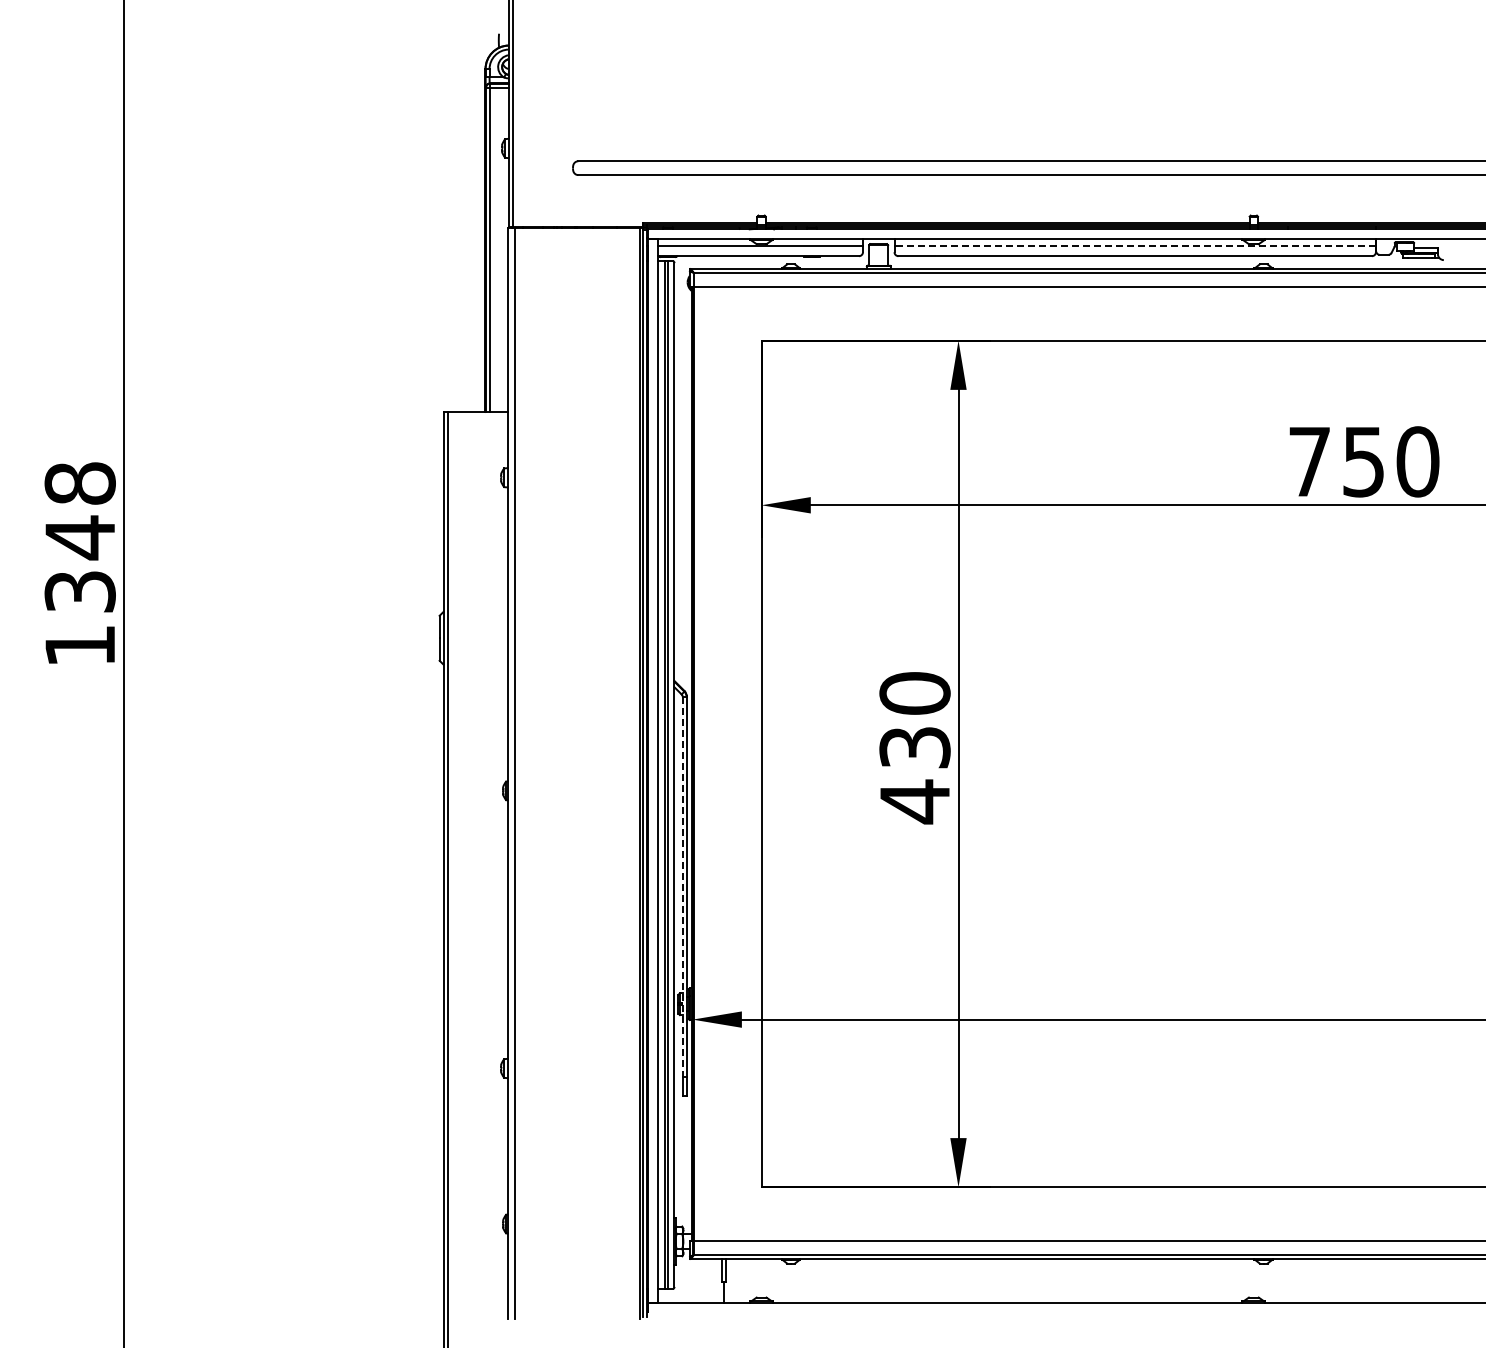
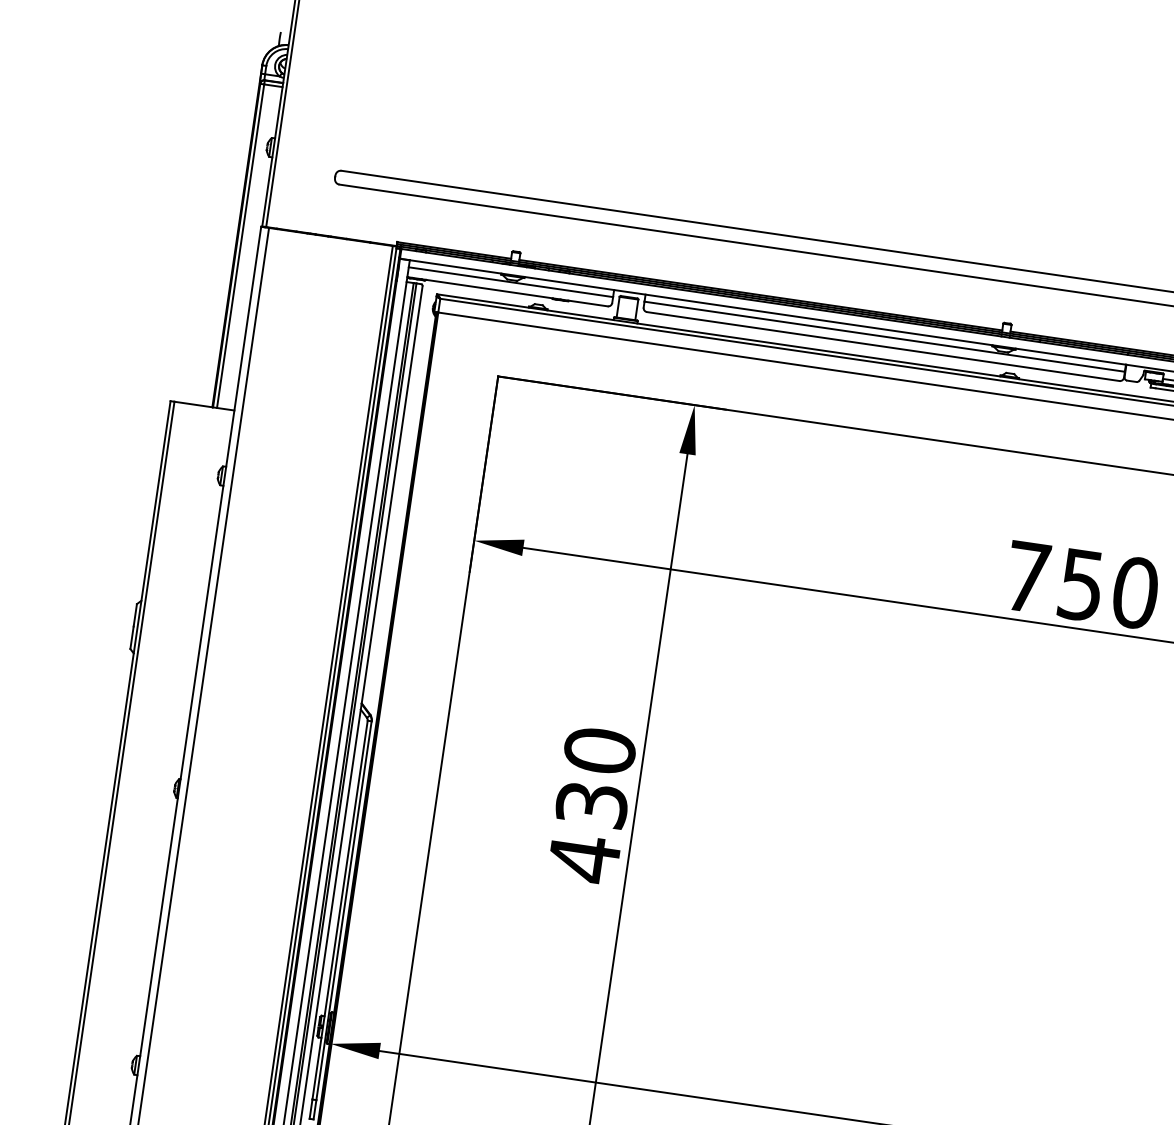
line: (1135, 246) -> (884, 336), dashed -> solid
line: (682, 887) -> (339, 910), dashed -> solid

